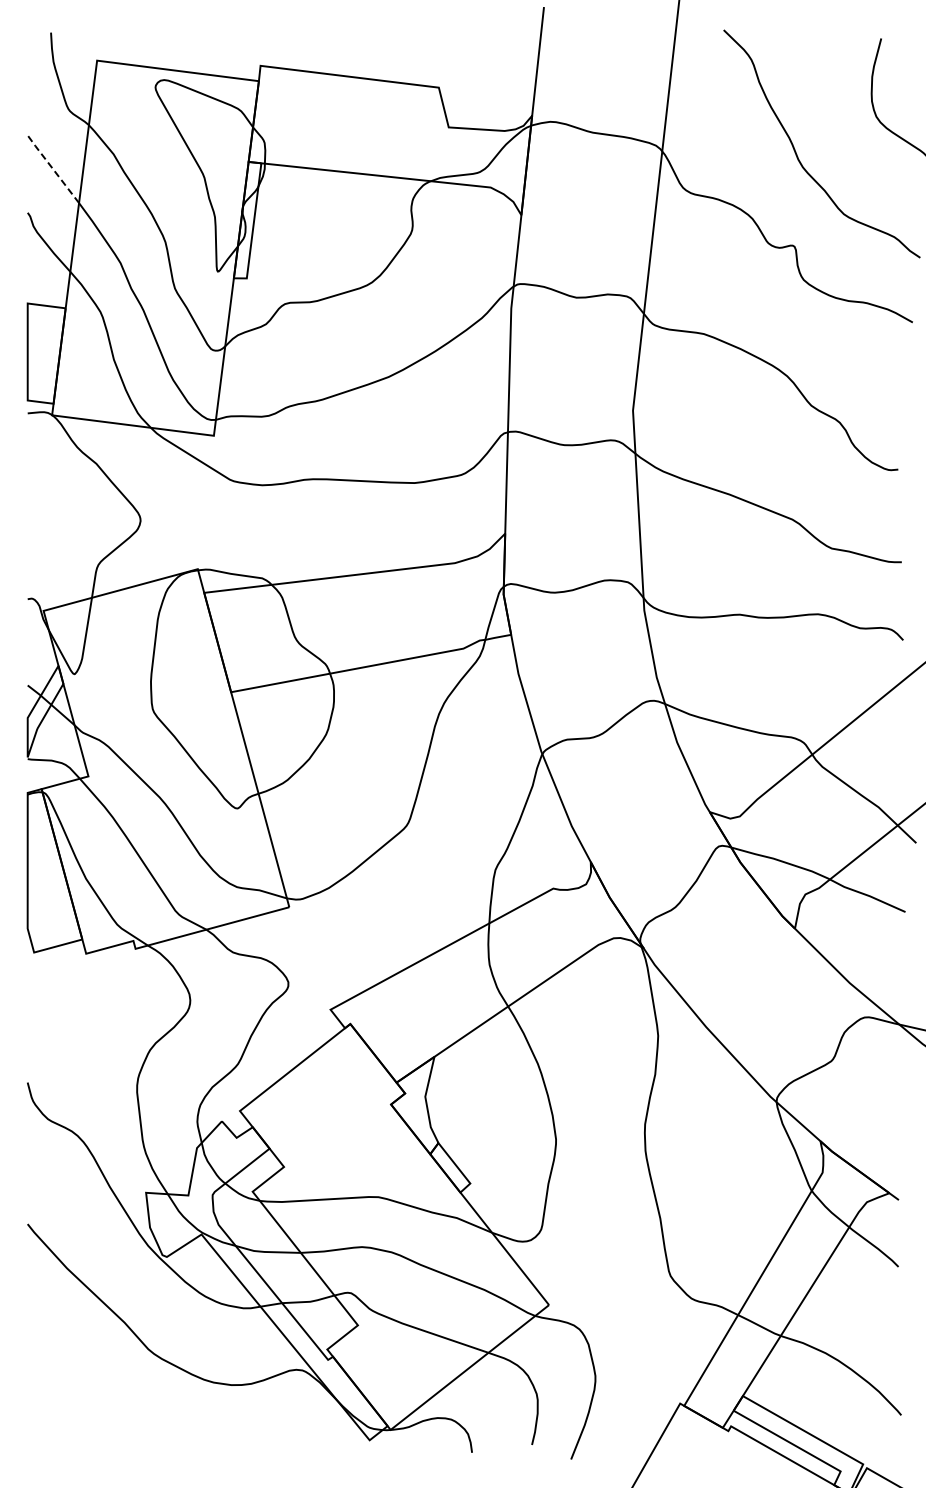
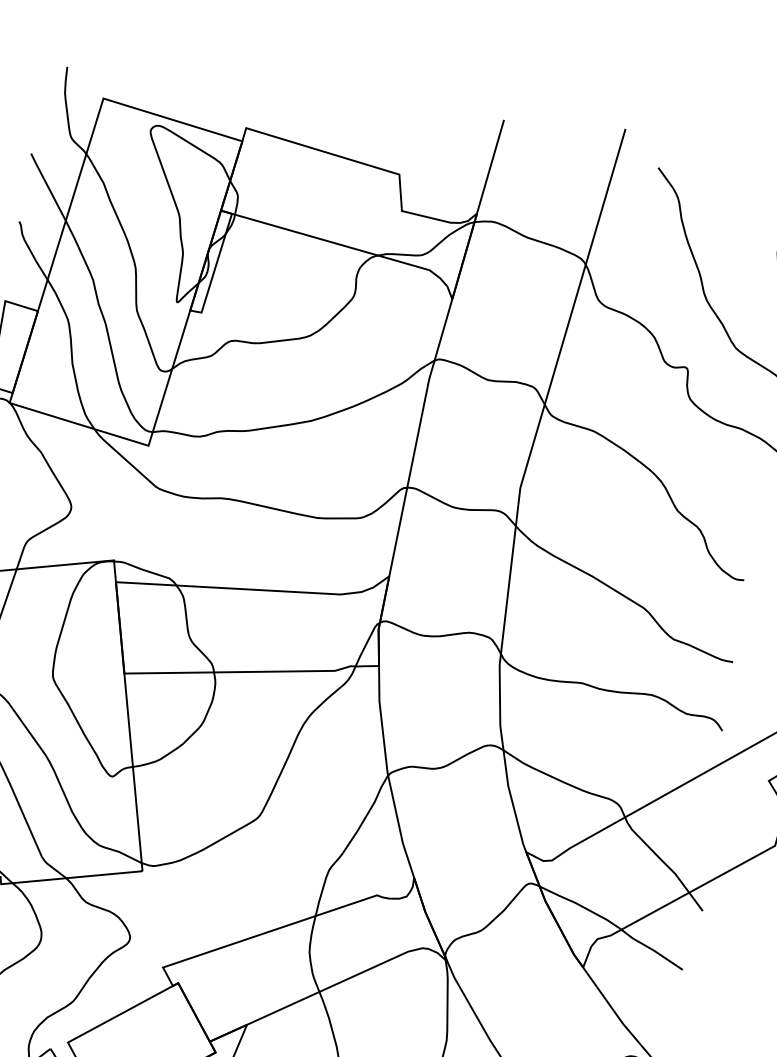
line: (52, 168) -> (47, 186), dashed -> solid

